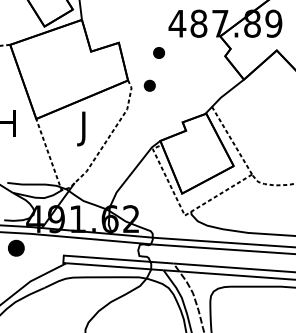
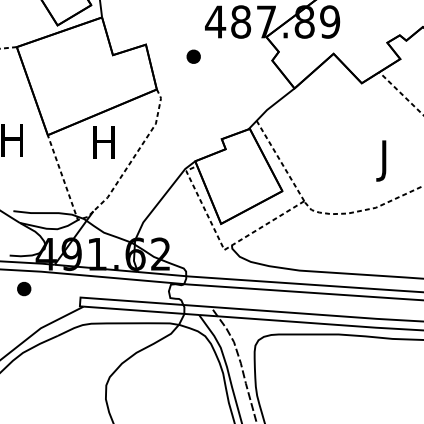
part: (149, 85) -> (182, 95), removed
text: (83, 128) -> (103, 146), J -> H
part: (16, 248) -> (24, 289), size x0.71

